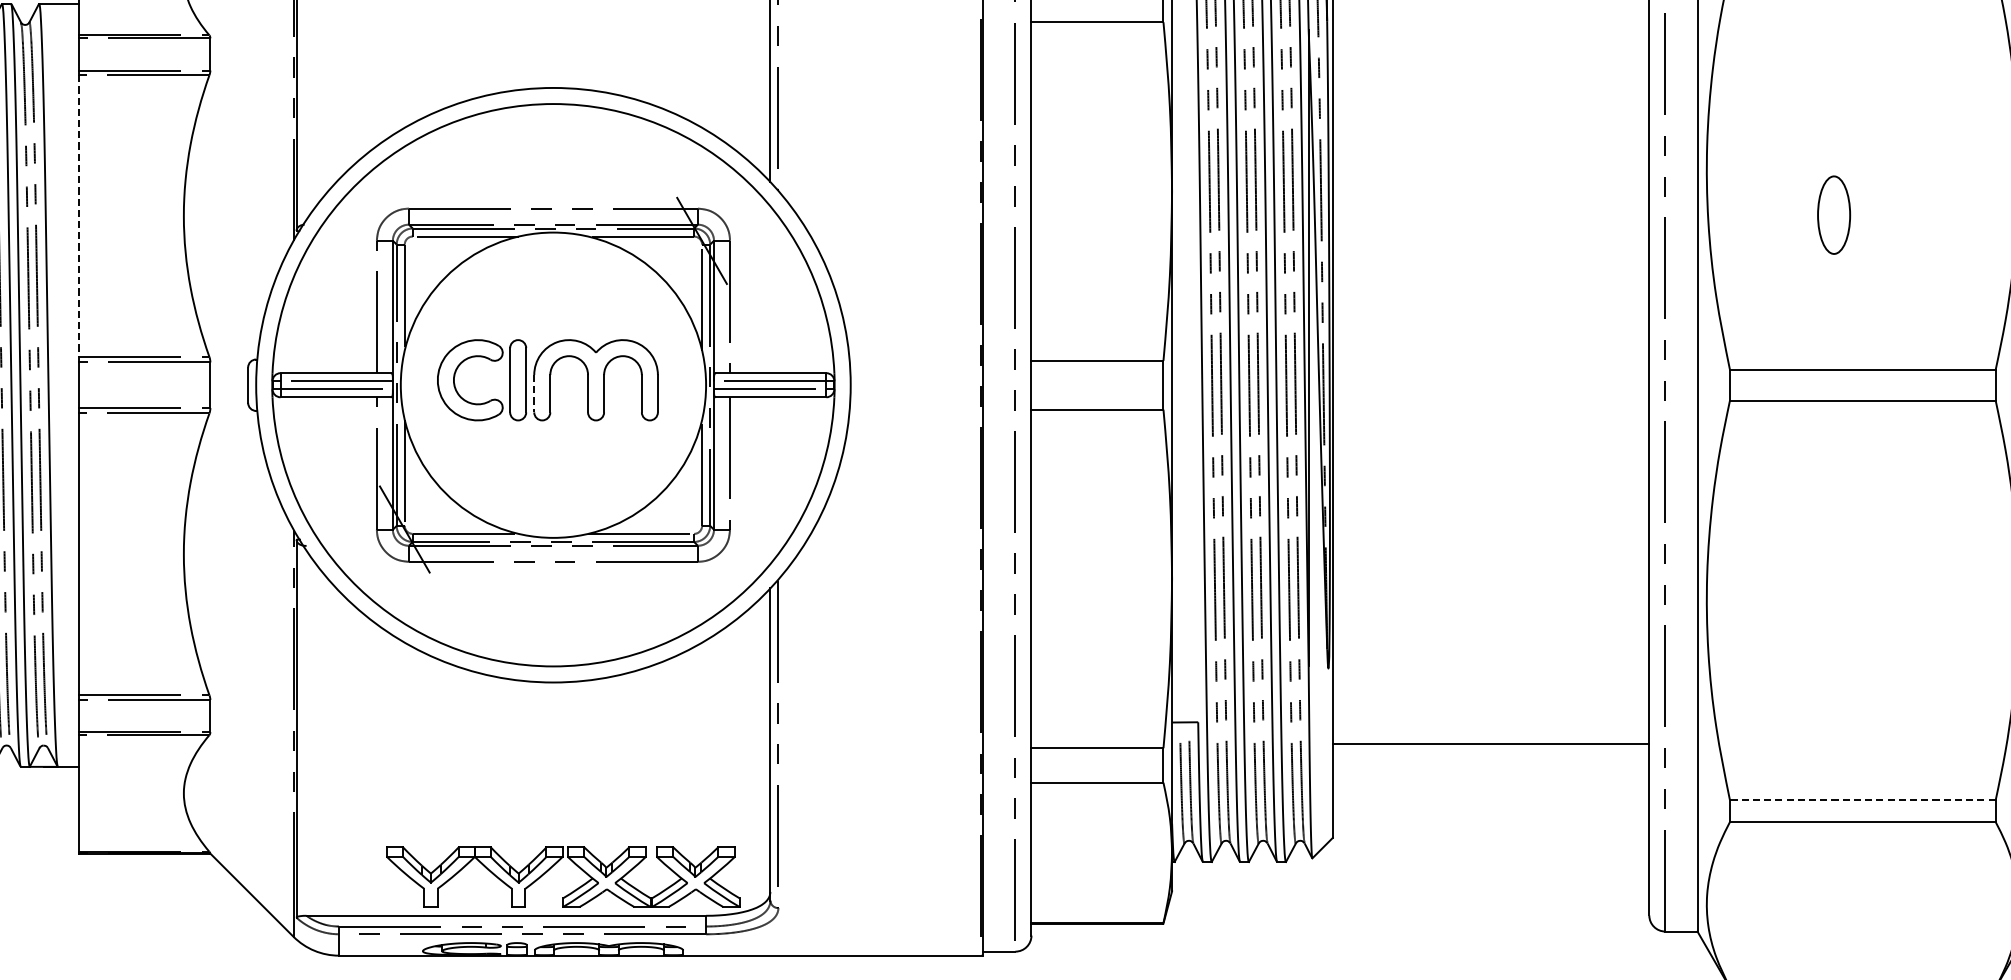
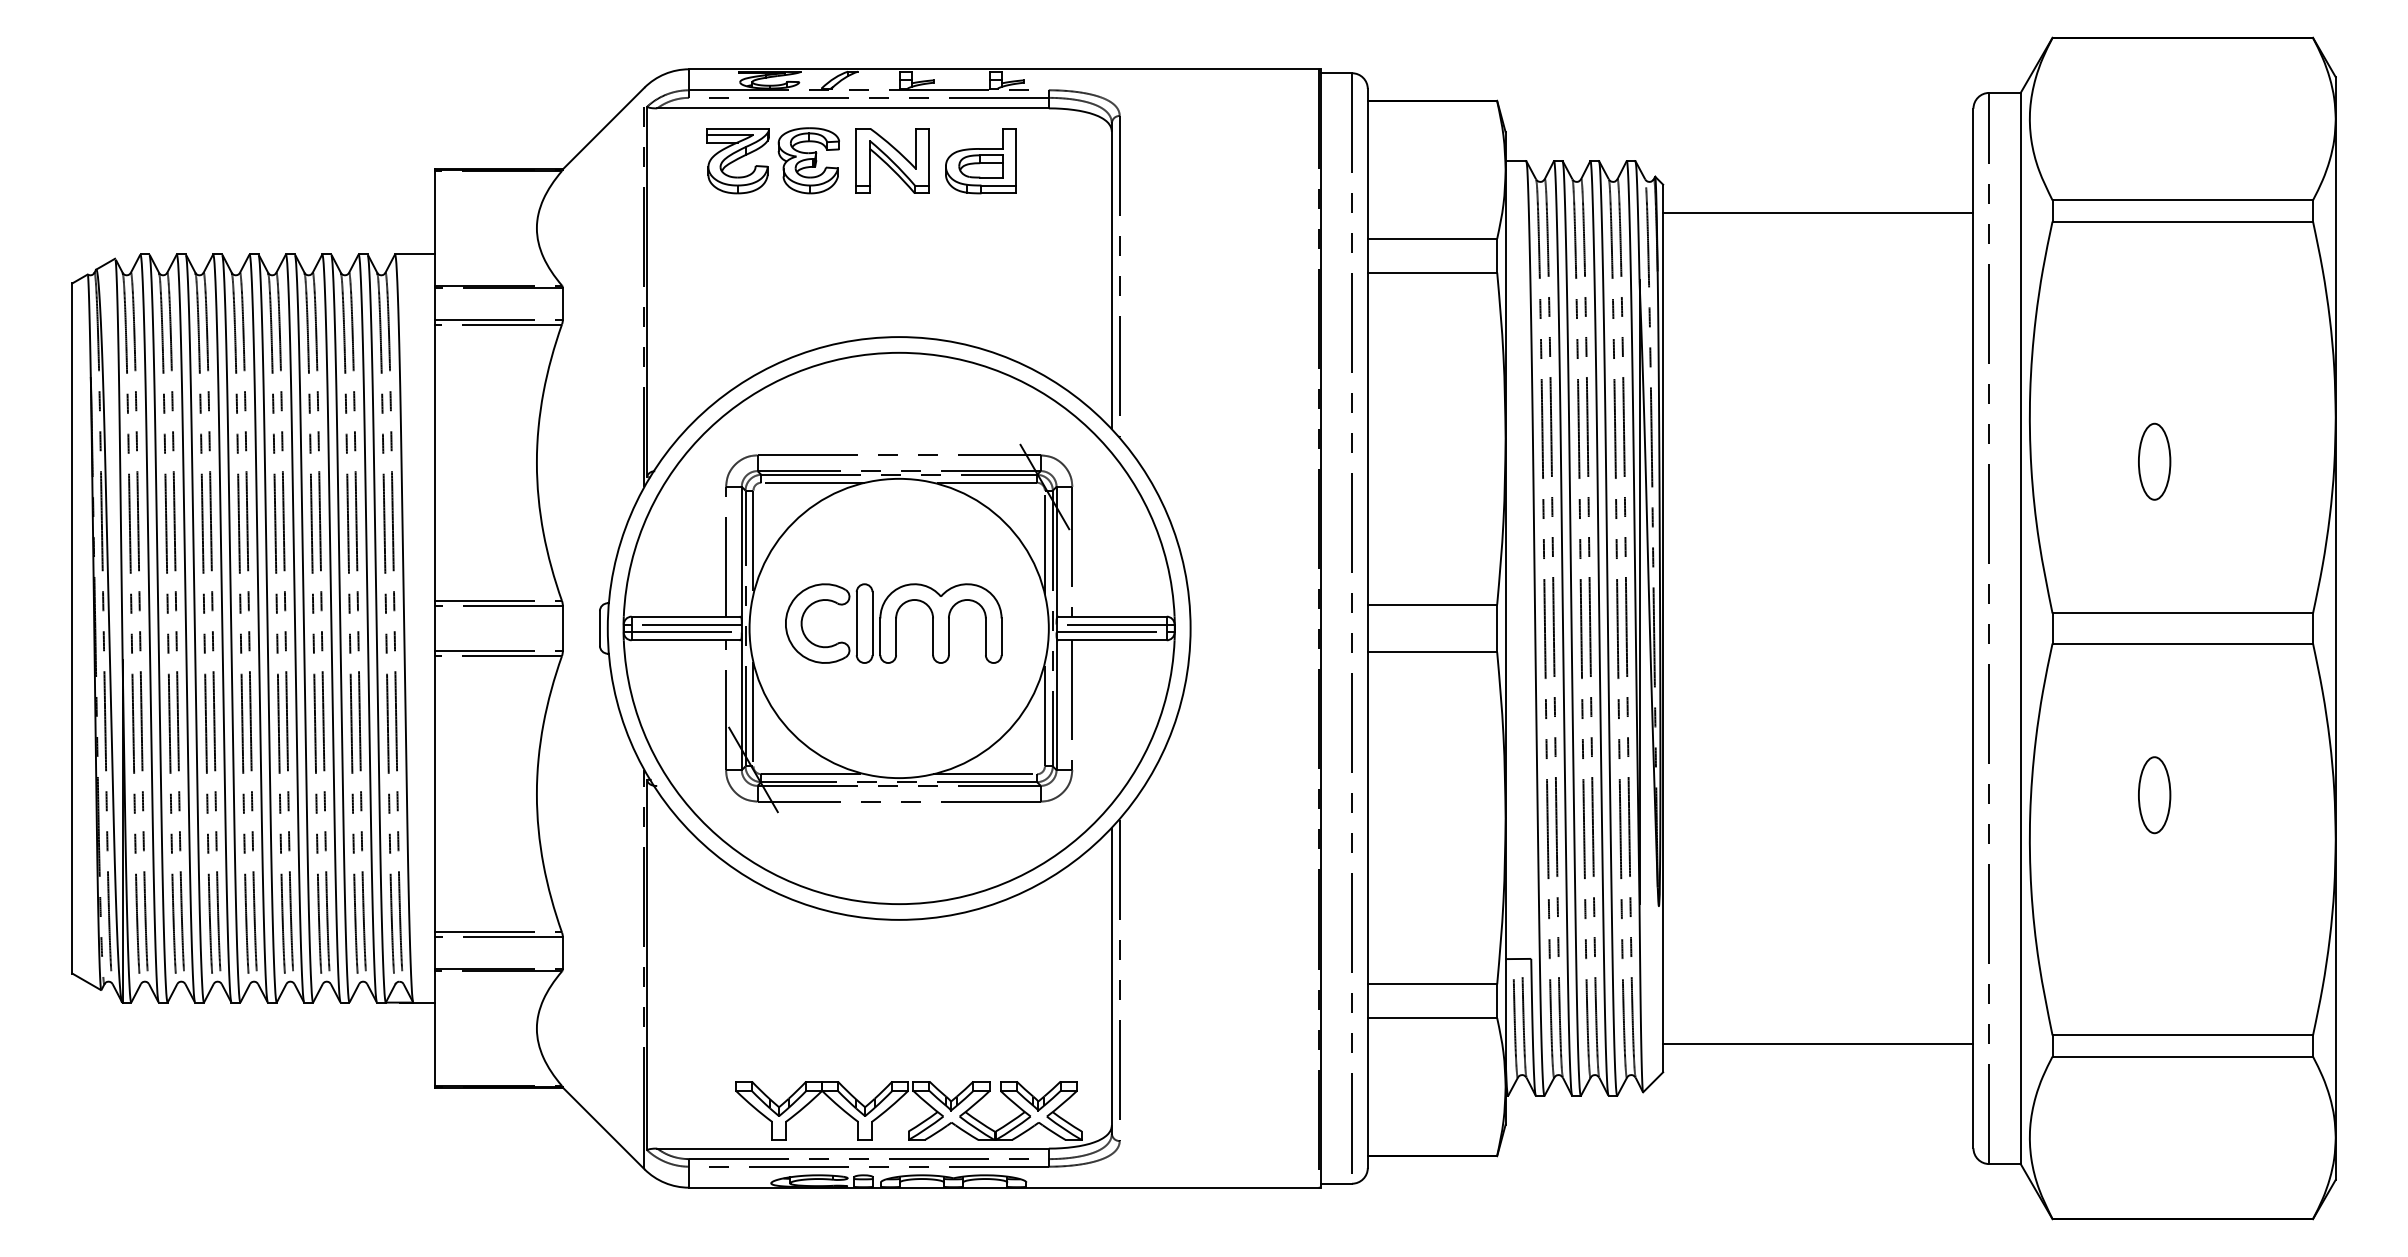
line: (79, 216) -> (434, 463), dashed -> solid
line: (534, 394) -> (880, 637), dashed -> solid
part: (1833, 555) -> (2154, 795), added
line: (1491, 744) -> (1818, 1043), moved
line: (1862, 800) -> (2182, 1035), dashed -> solid

